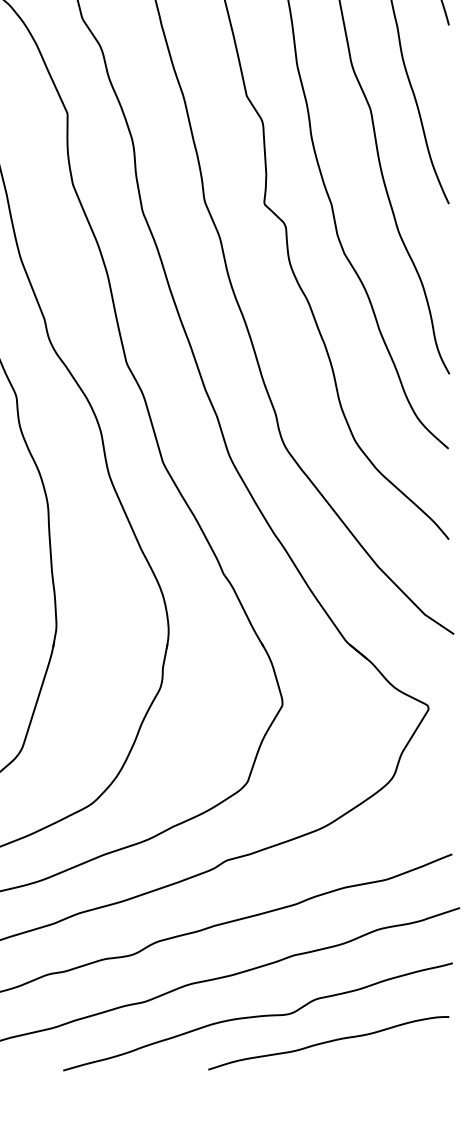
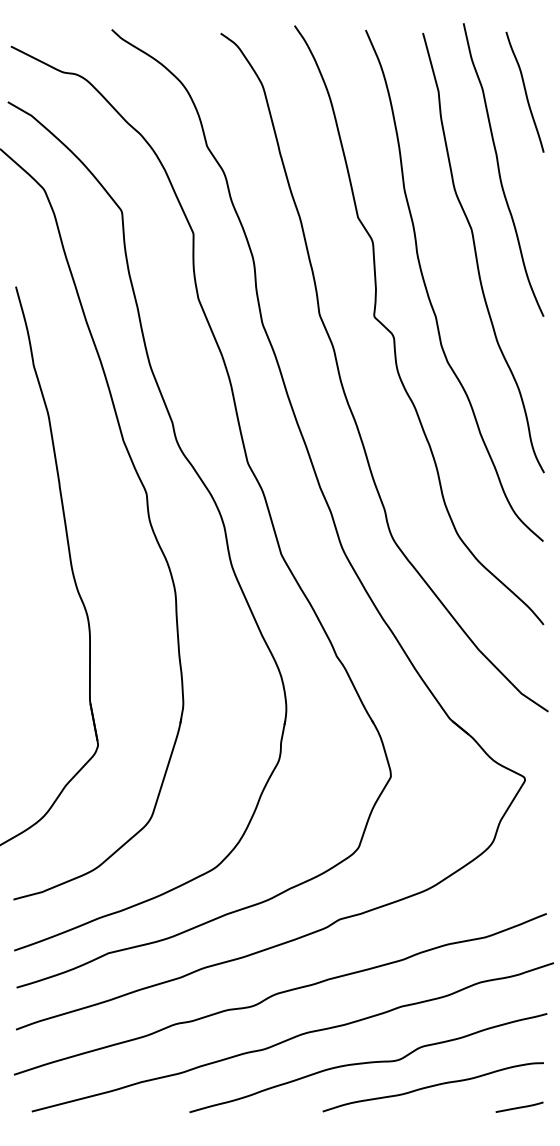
line: (422, 1064) -> (519, 1106), added

